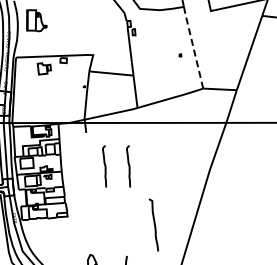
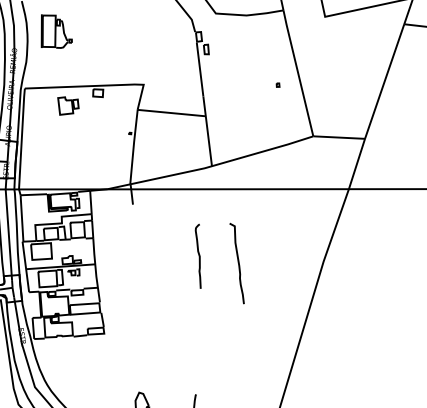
line: (193, 47) -> (298, 72), dashed -> solid
curve: (104, 166) -> (161, 256), removed
curve: (153, 223) -> (236, 261), moved

